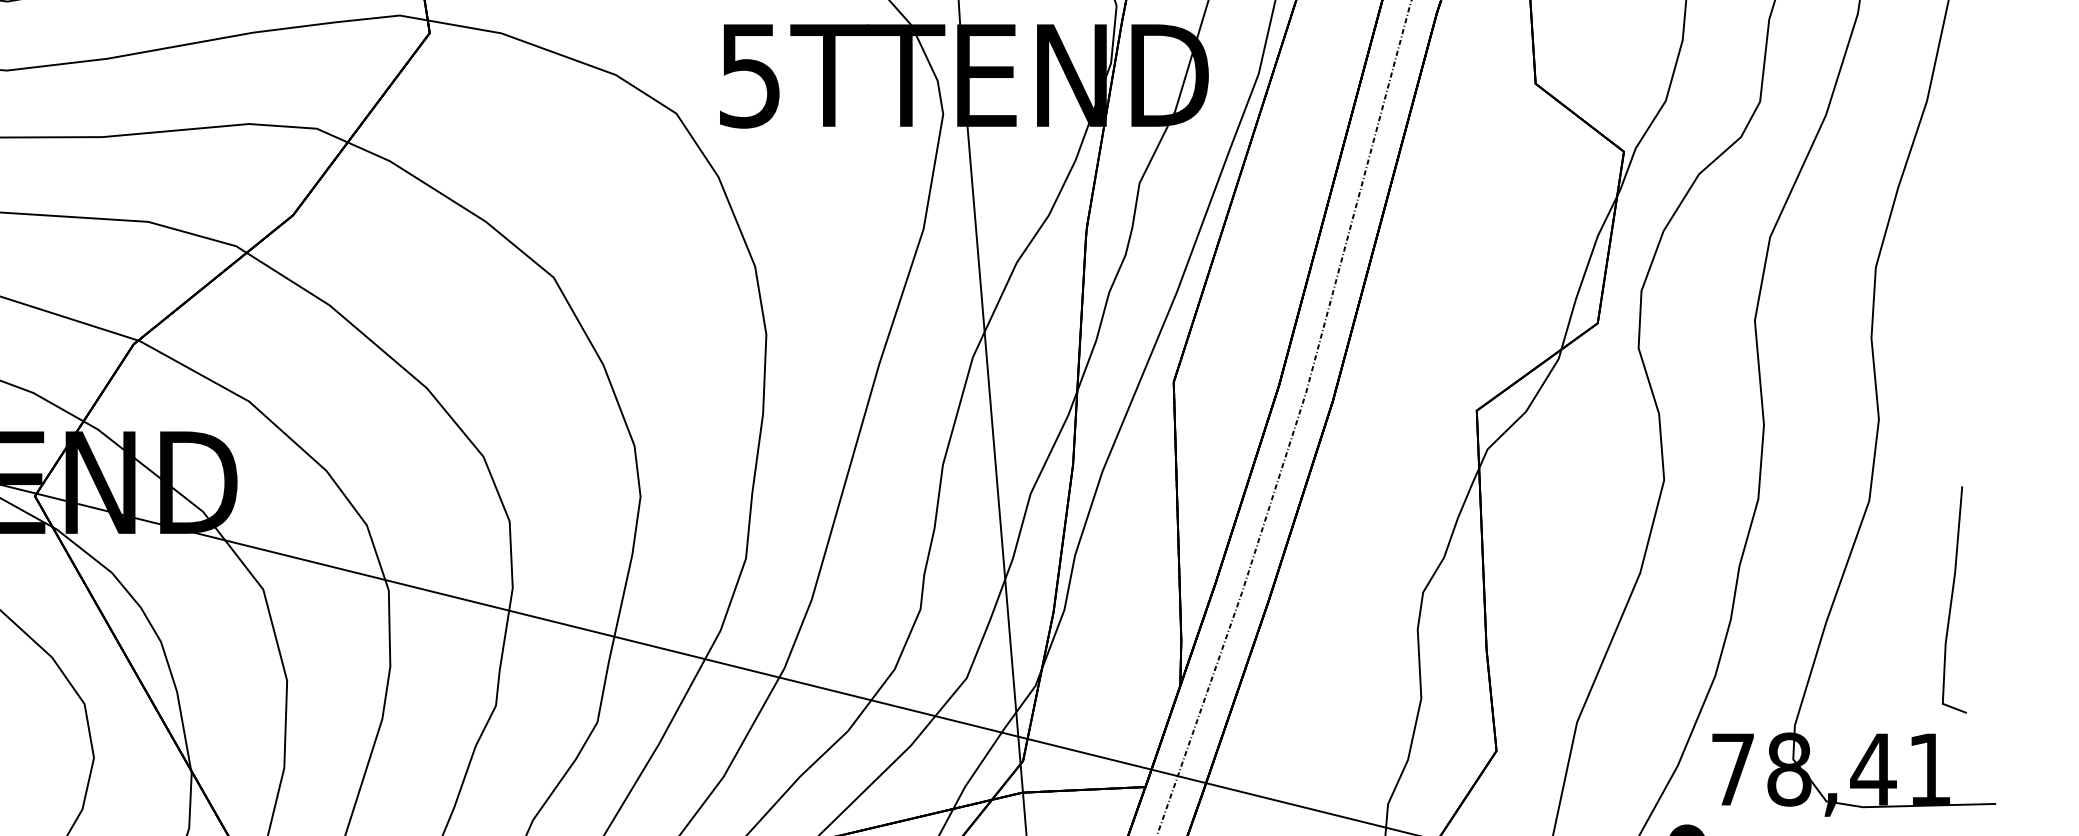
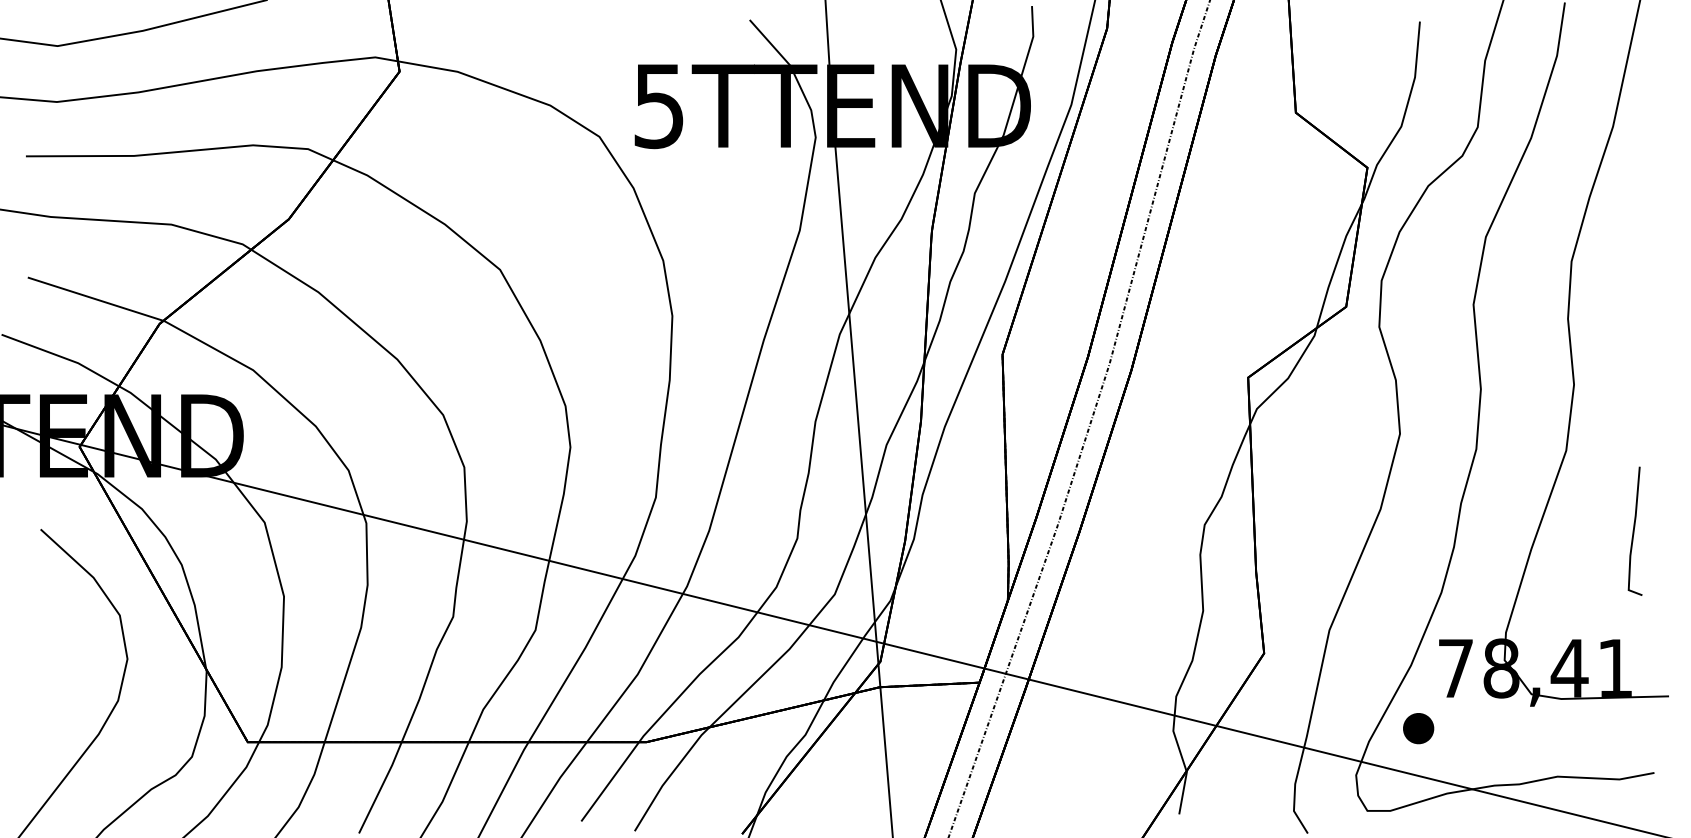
part: (1954, 600) -> (1635, 531), size x0.7

